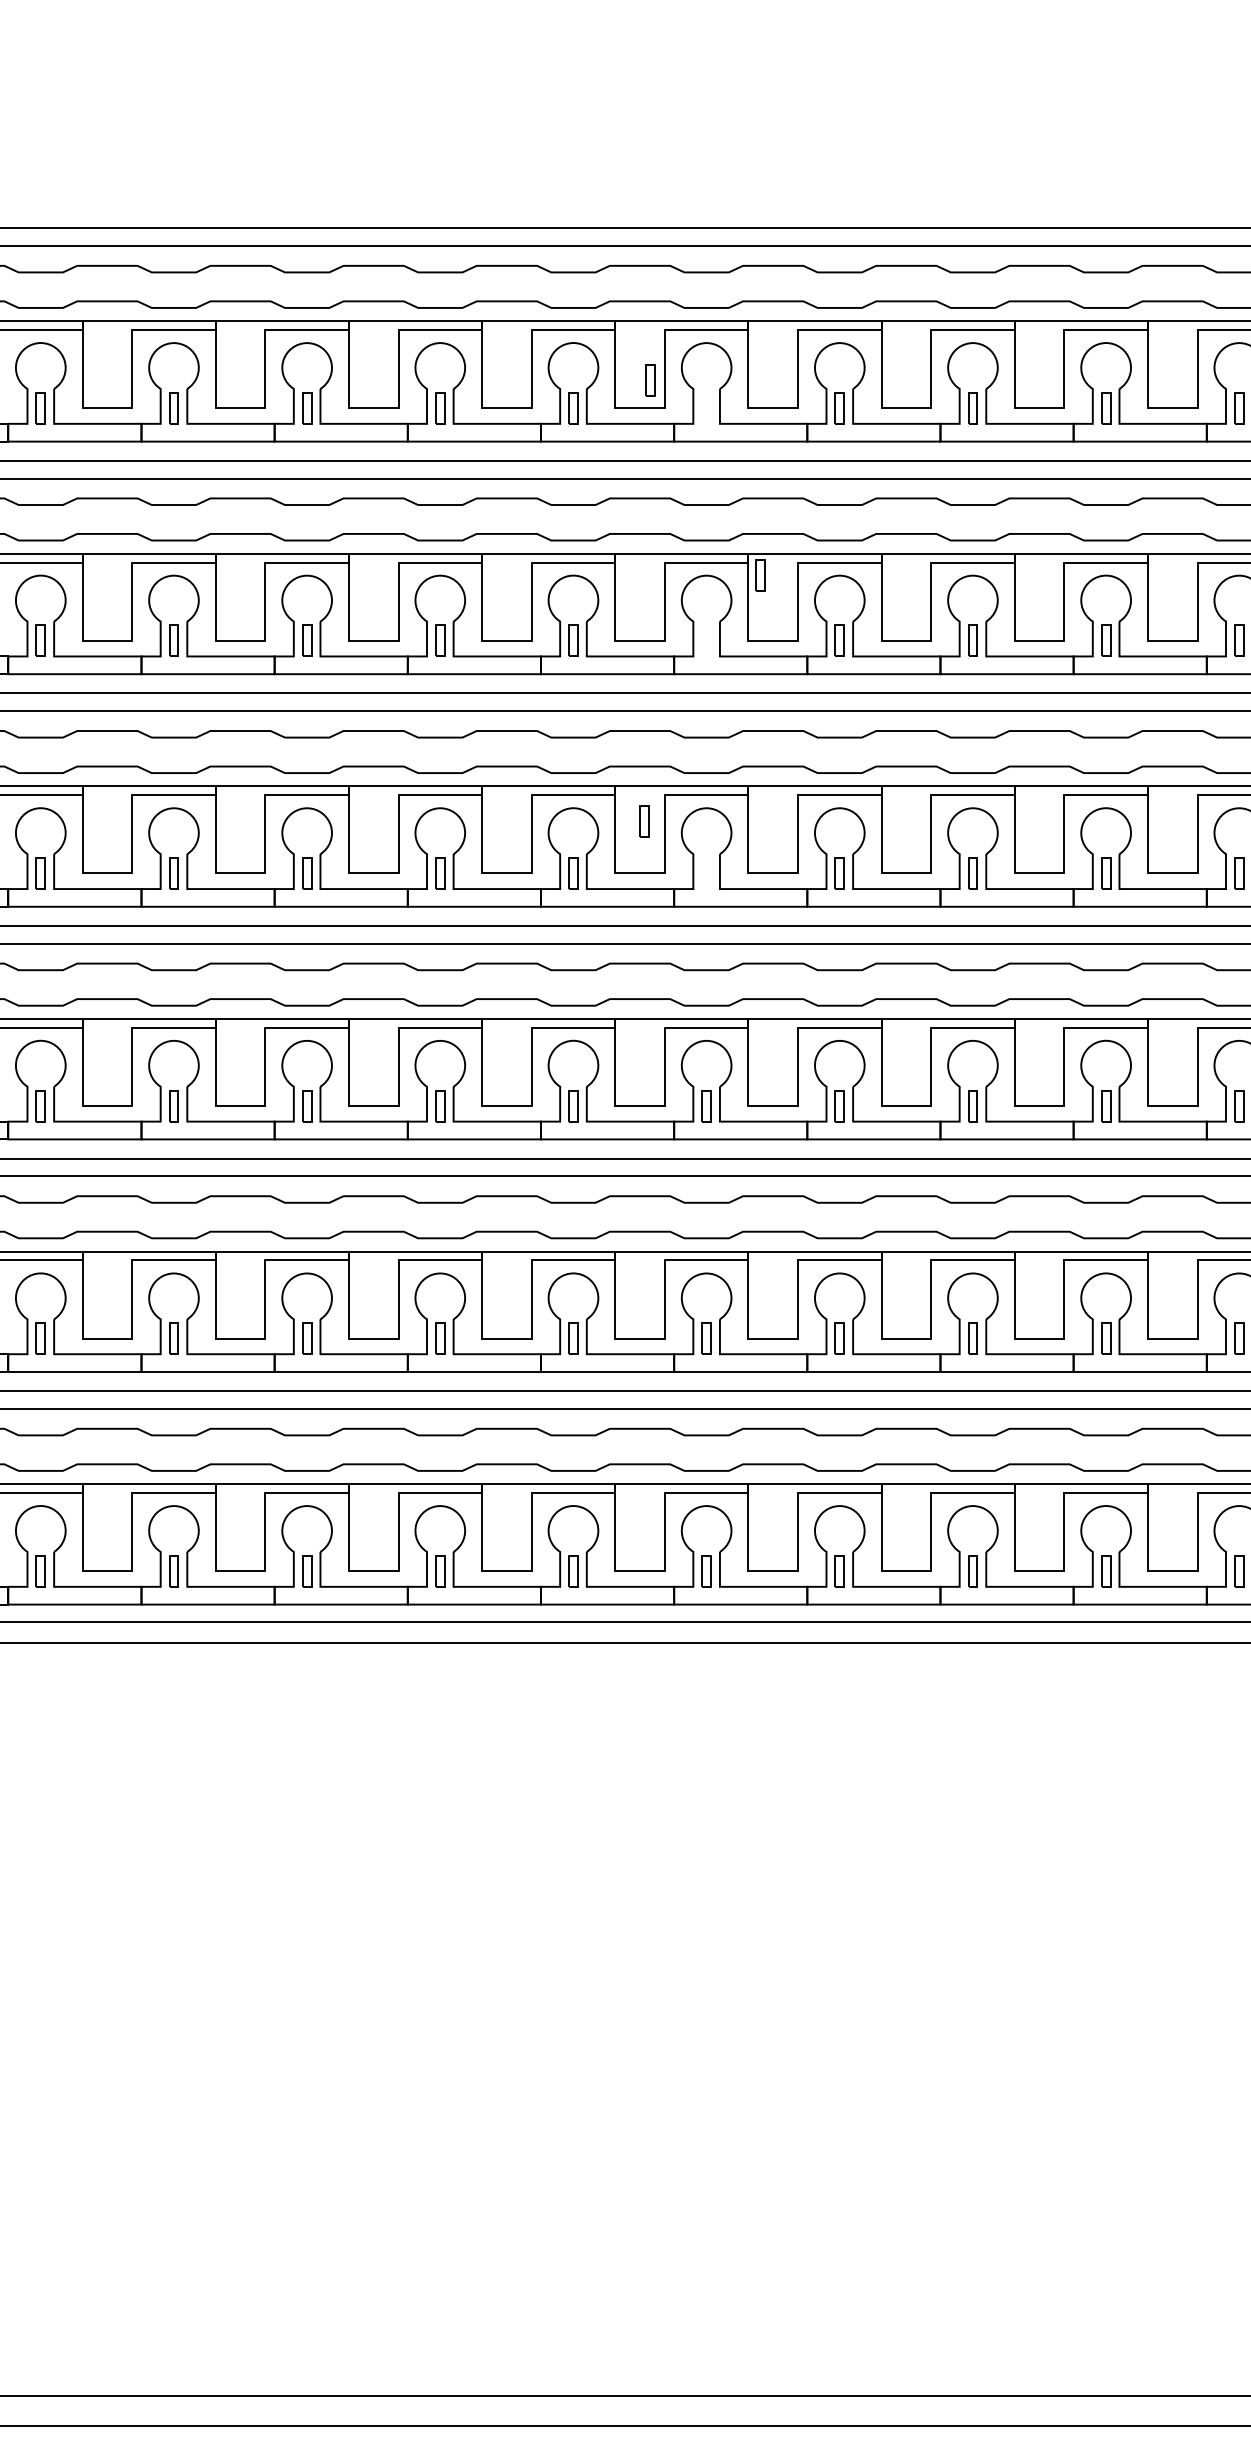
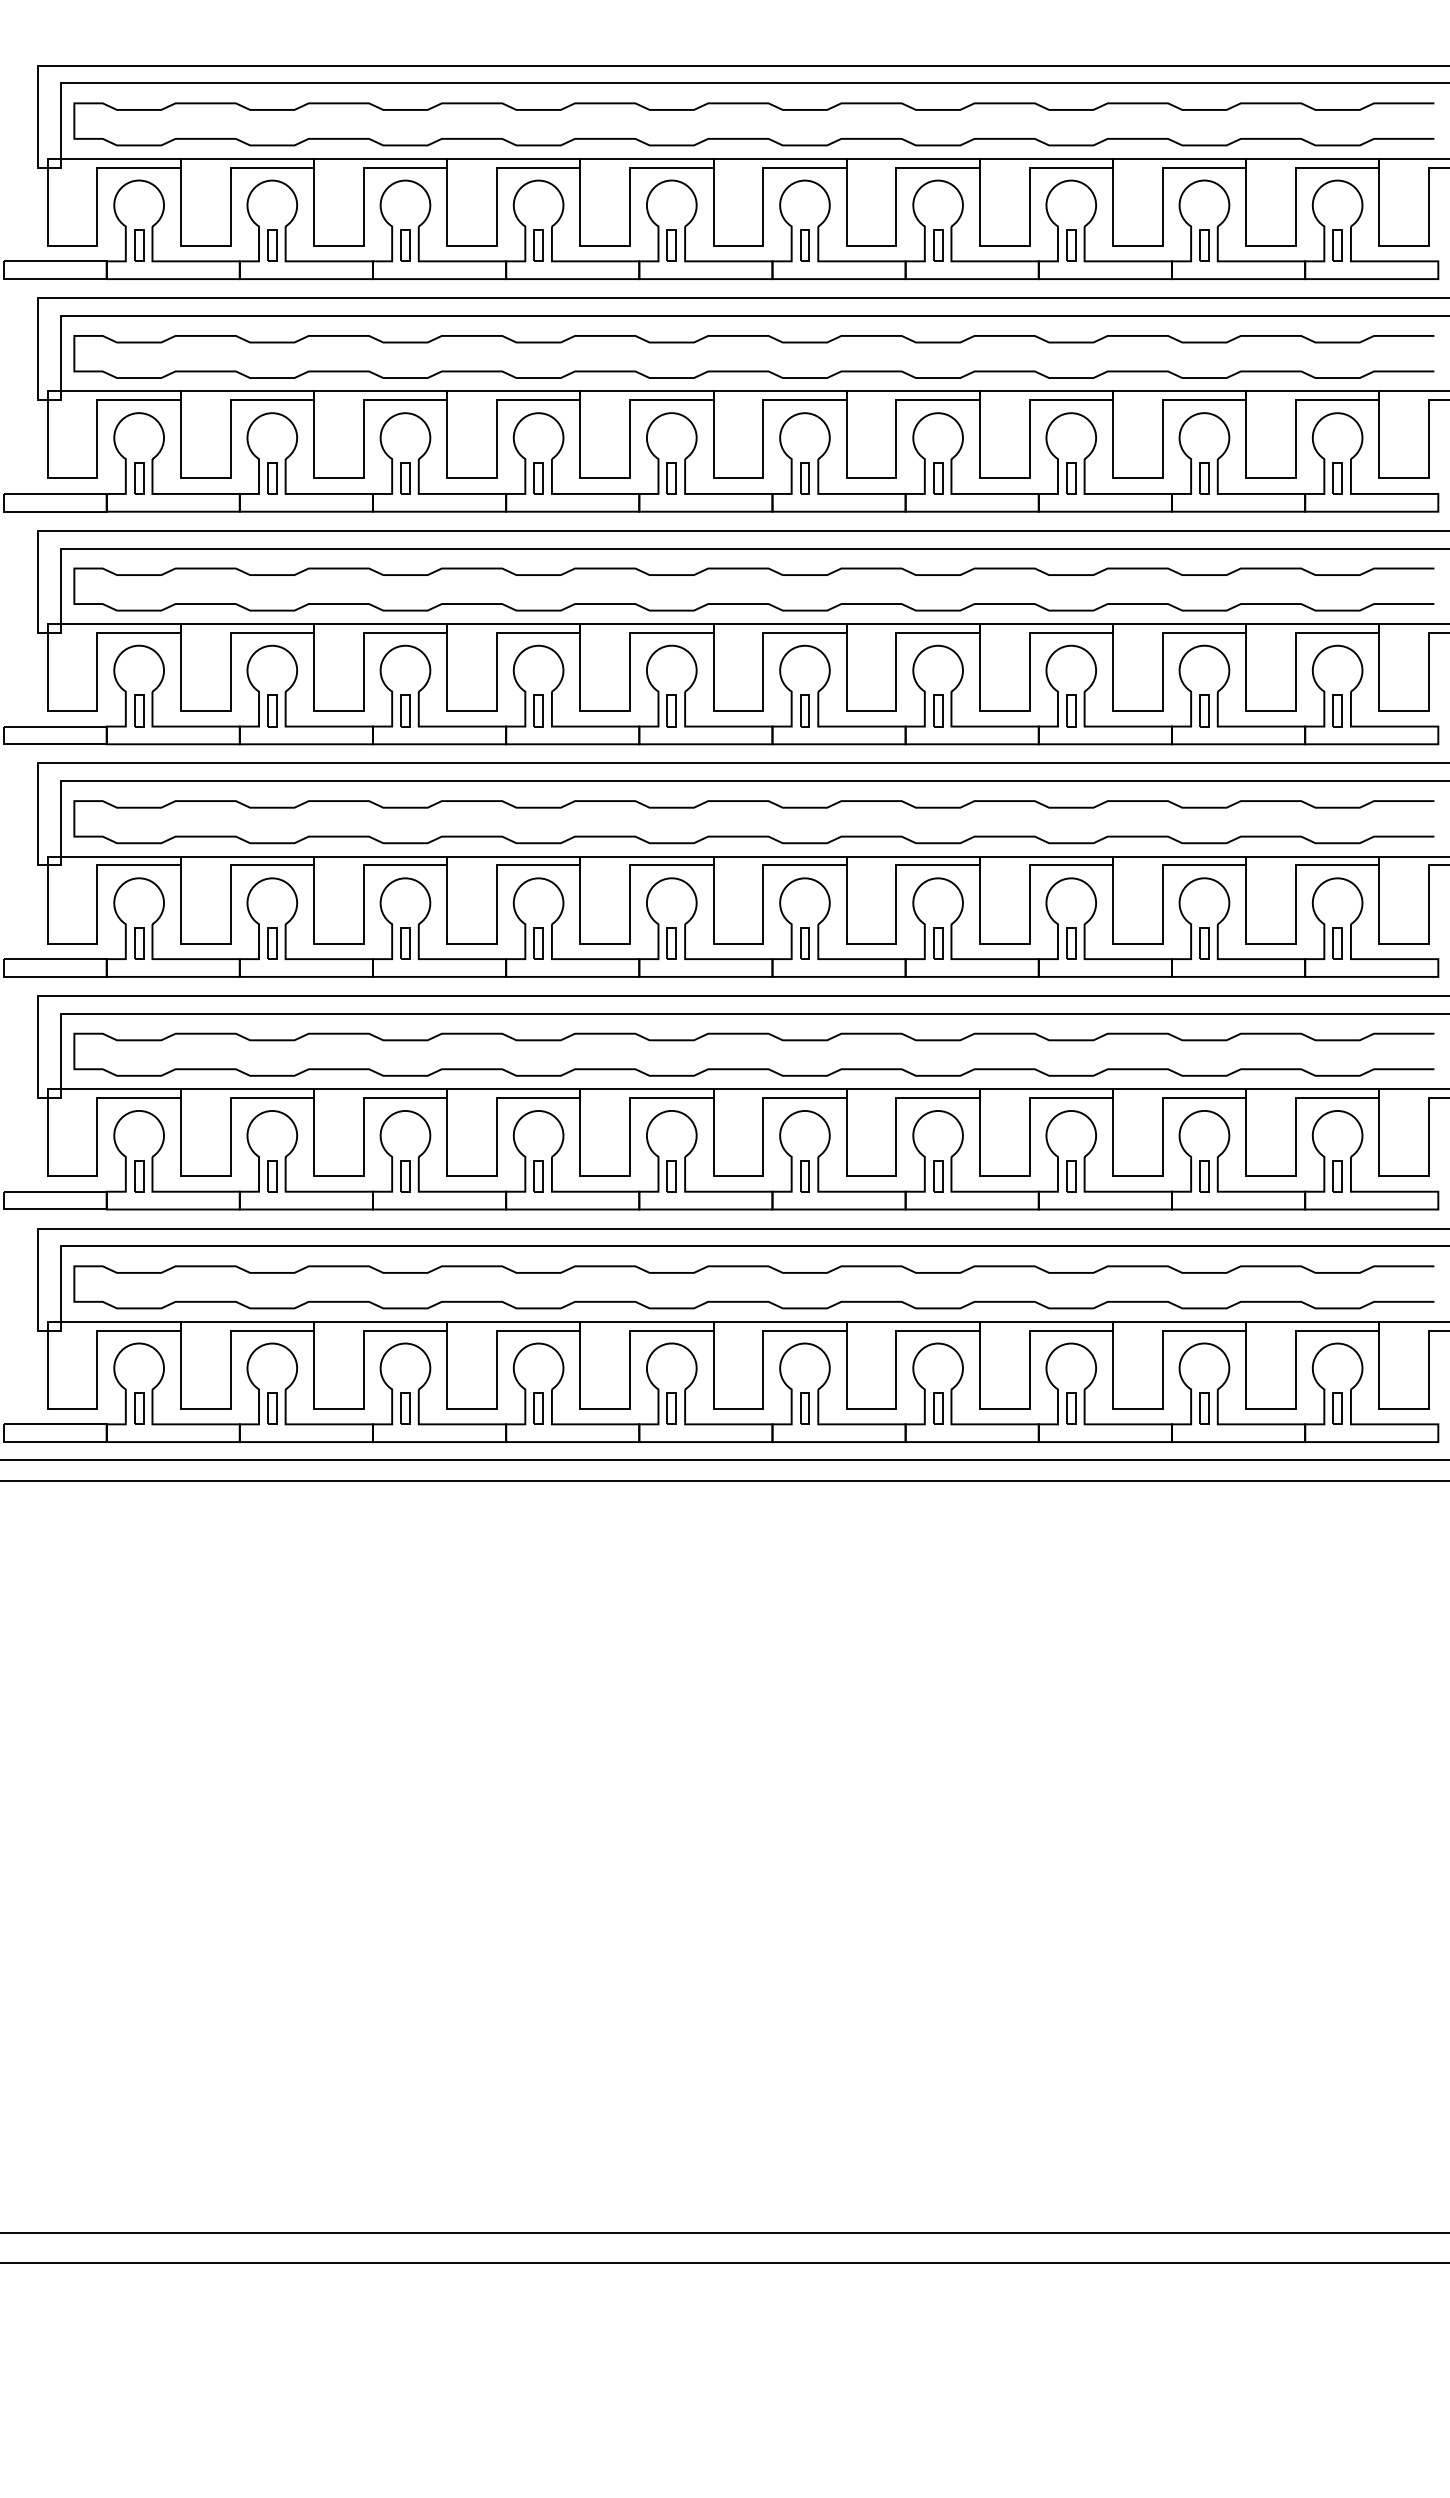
part: (650, 379) -> (804, 245), moved
part: (760, 575) -> (804, 478), moved
part: (644, 820) -> (804, 710), moved

